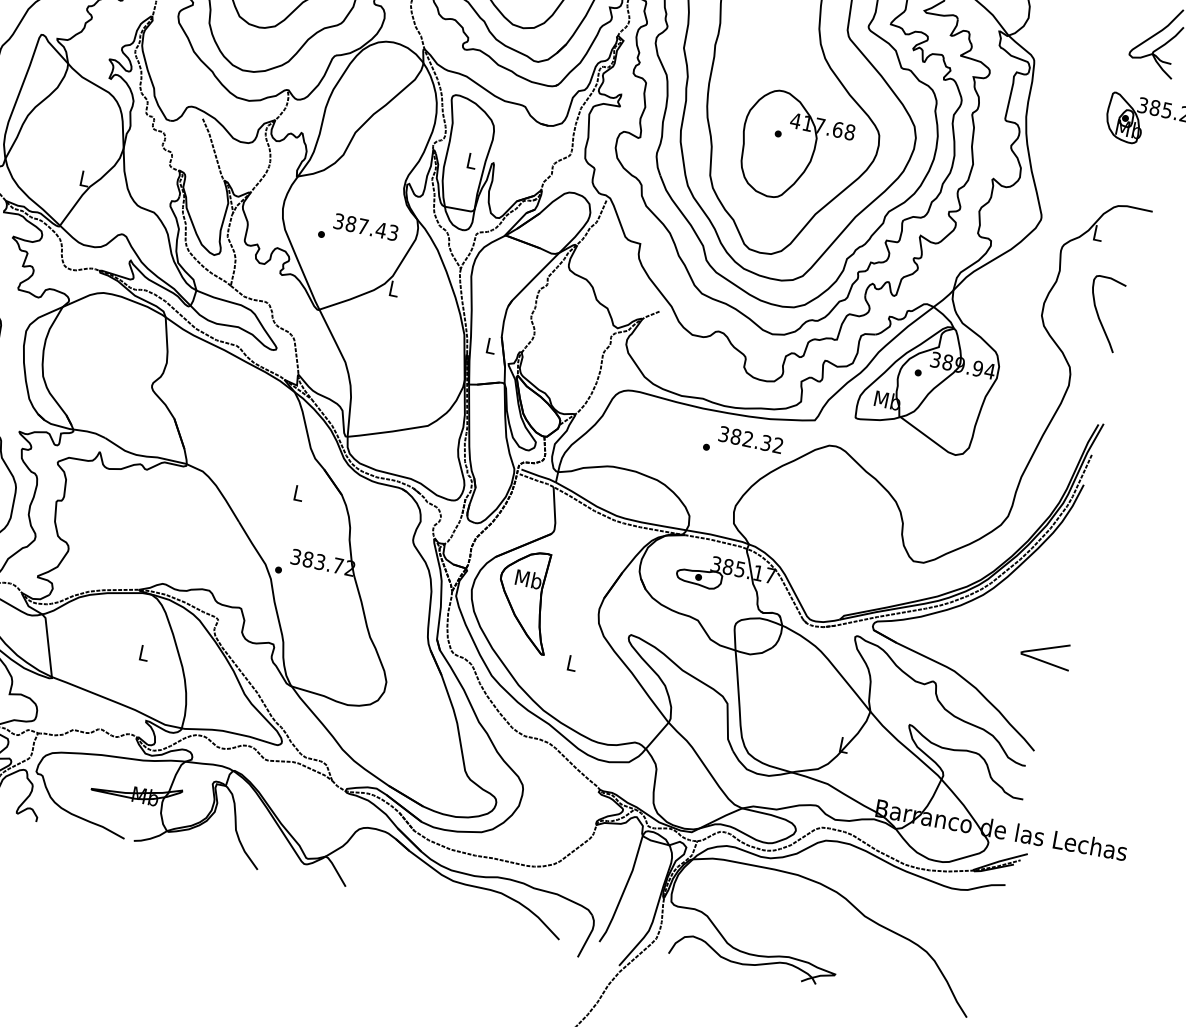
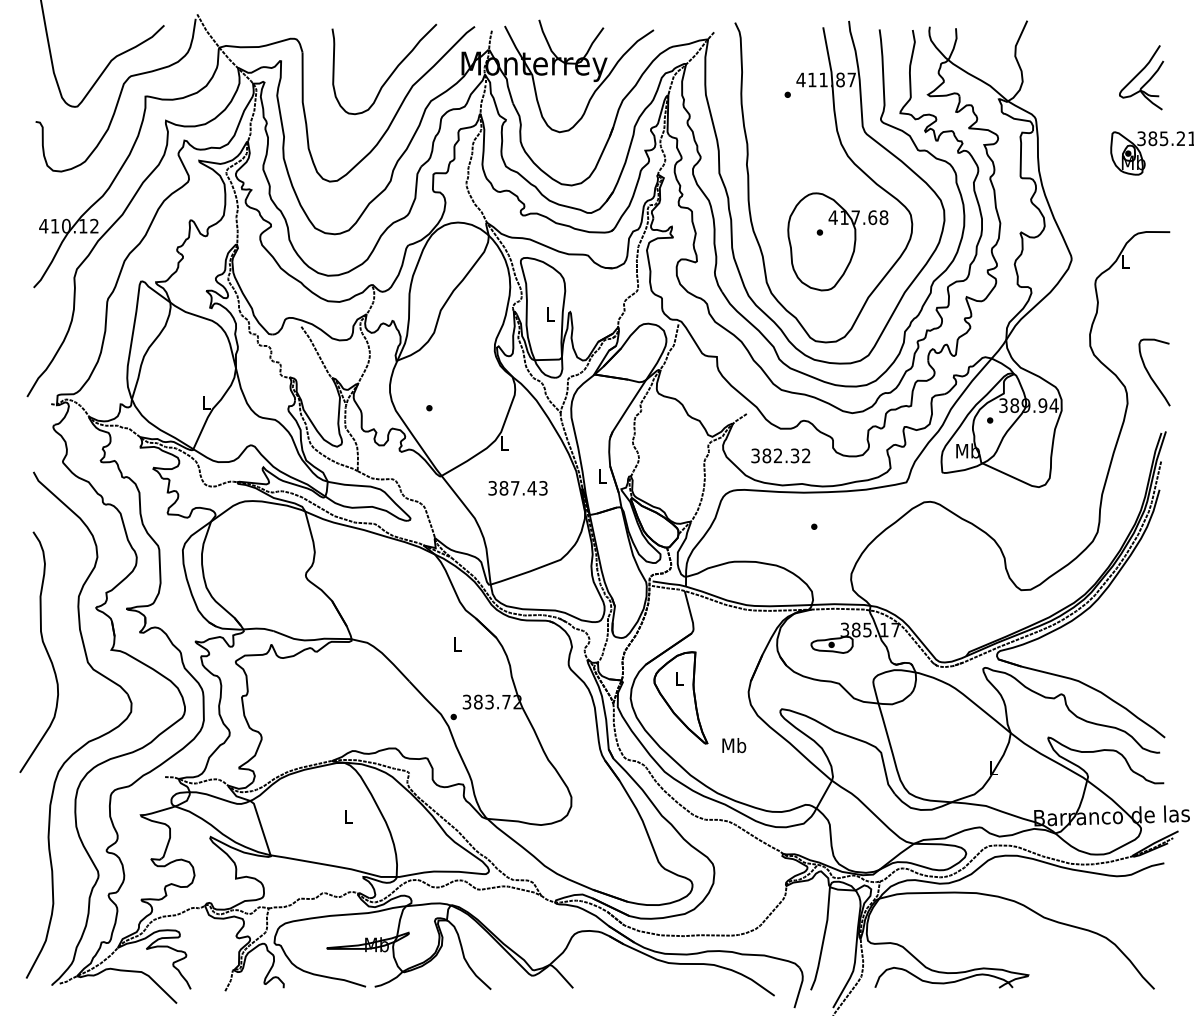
text: (365, 227) -> (517, 488), moved
part: (1103, 313) -> (1154, 372), moved
text: (750, 439) -> (780, 455), moved
text: (528, 579) -> (679, 678), Mb -> L
curve: (1047, 649) -> (1157, 644), removed
text: (572, 663) -> (734, 745), L -> Mb

